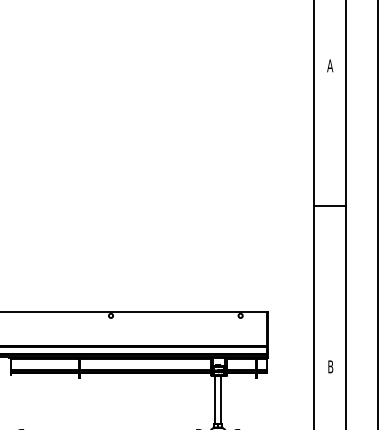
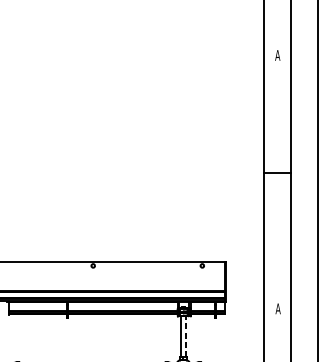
text: (330, 366) -> (277, 308), B -> A
line: (220, 399) -> (185, 336), solid -> dashed

